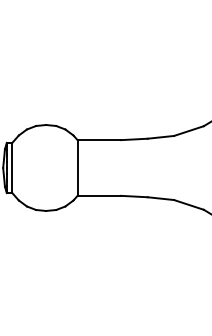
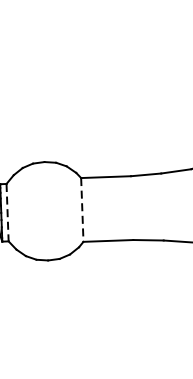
line: (12, 168) -> (7, 213), solid -> dashed
line: (77, 168) -> (82, 210), solid -> dashed

